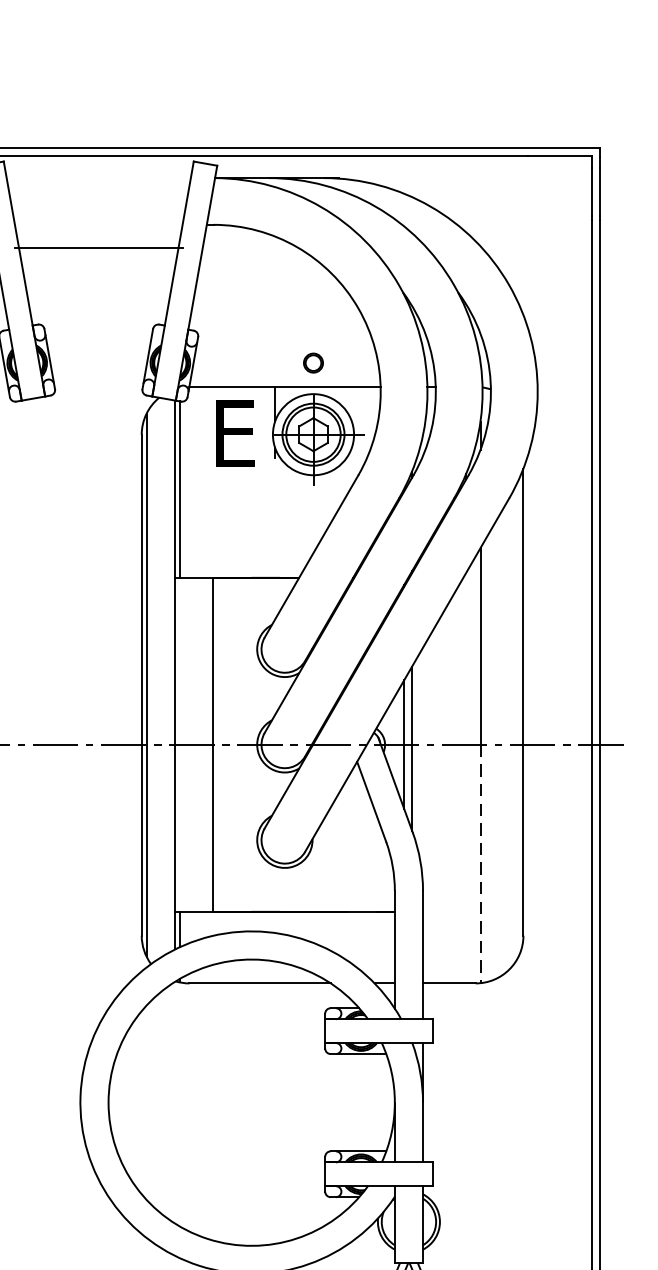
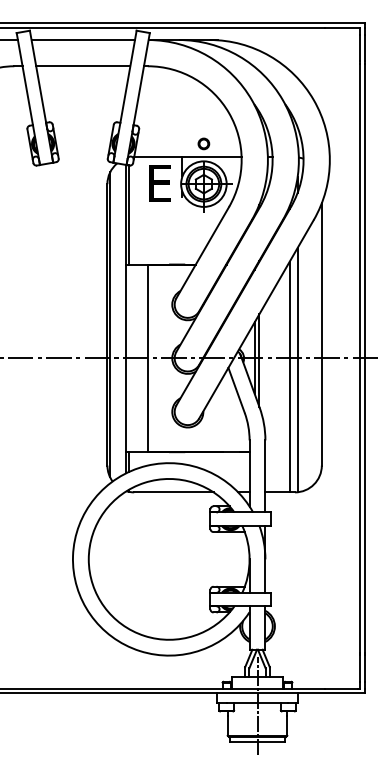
line: (99, 178) -> (83, 40), added
line: (99, 248) -> (83, 66), moved
line: (465, 777) -> (289, 376), added
line: (480, 864) -> (297, 425), dashed -> solid

